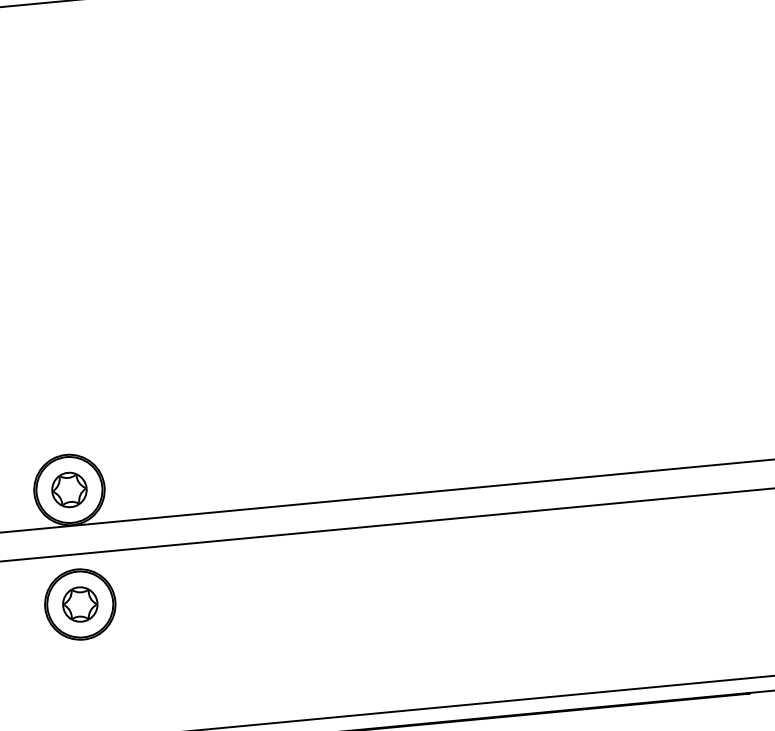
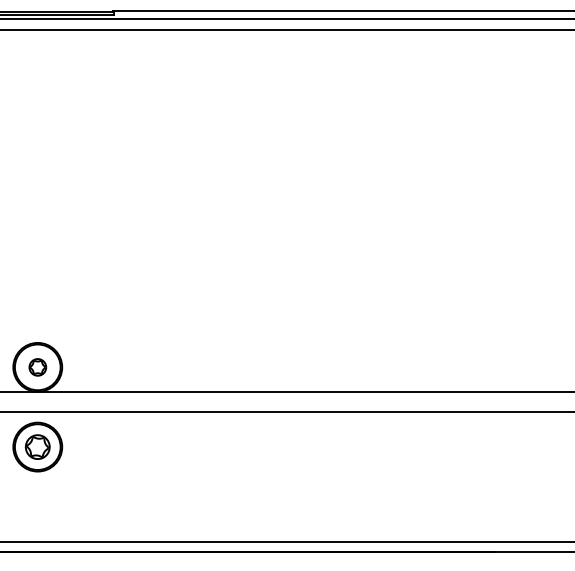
part: (69, 490) -> (37, 367), size x0.7

